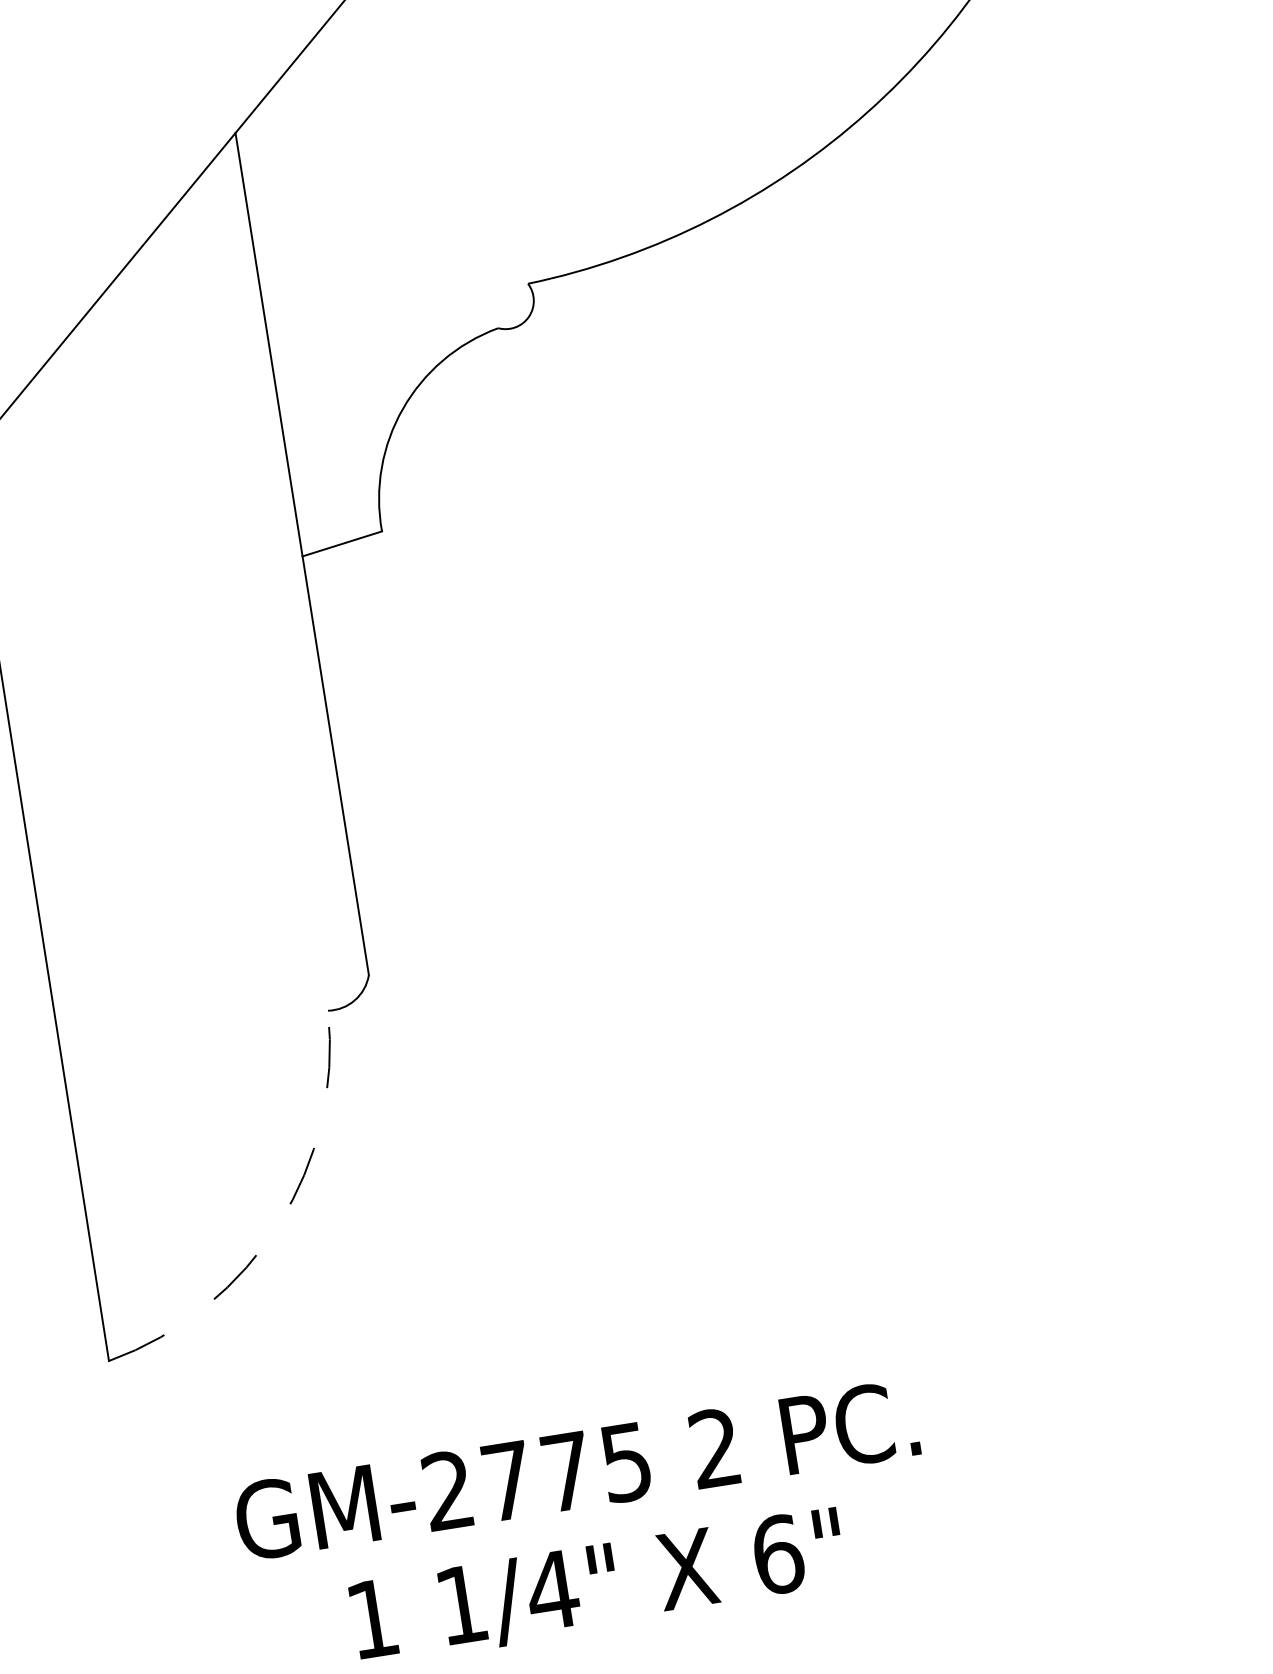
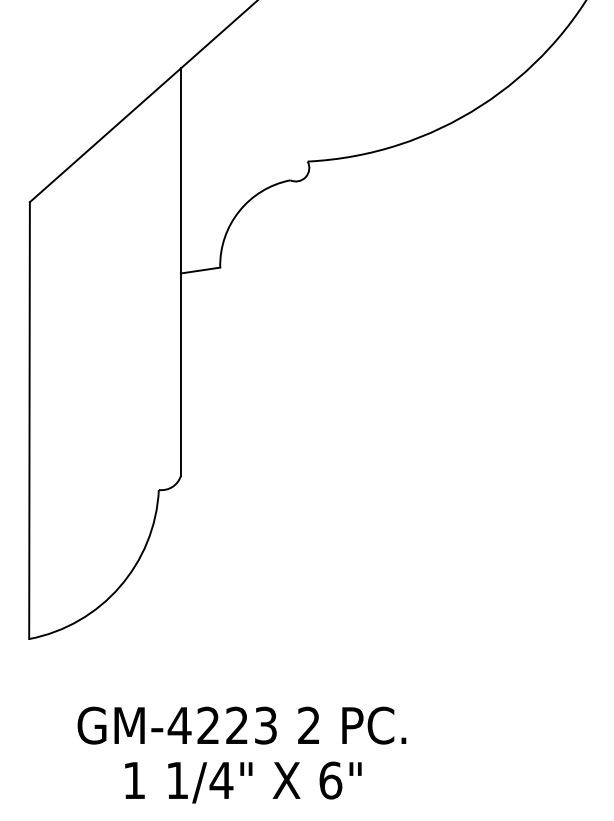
arc: (278, 1222) -> (119, 586), dashed -> solid
text: (534, 1474) -> (221, 724), GM-2775 -> GM-4223

